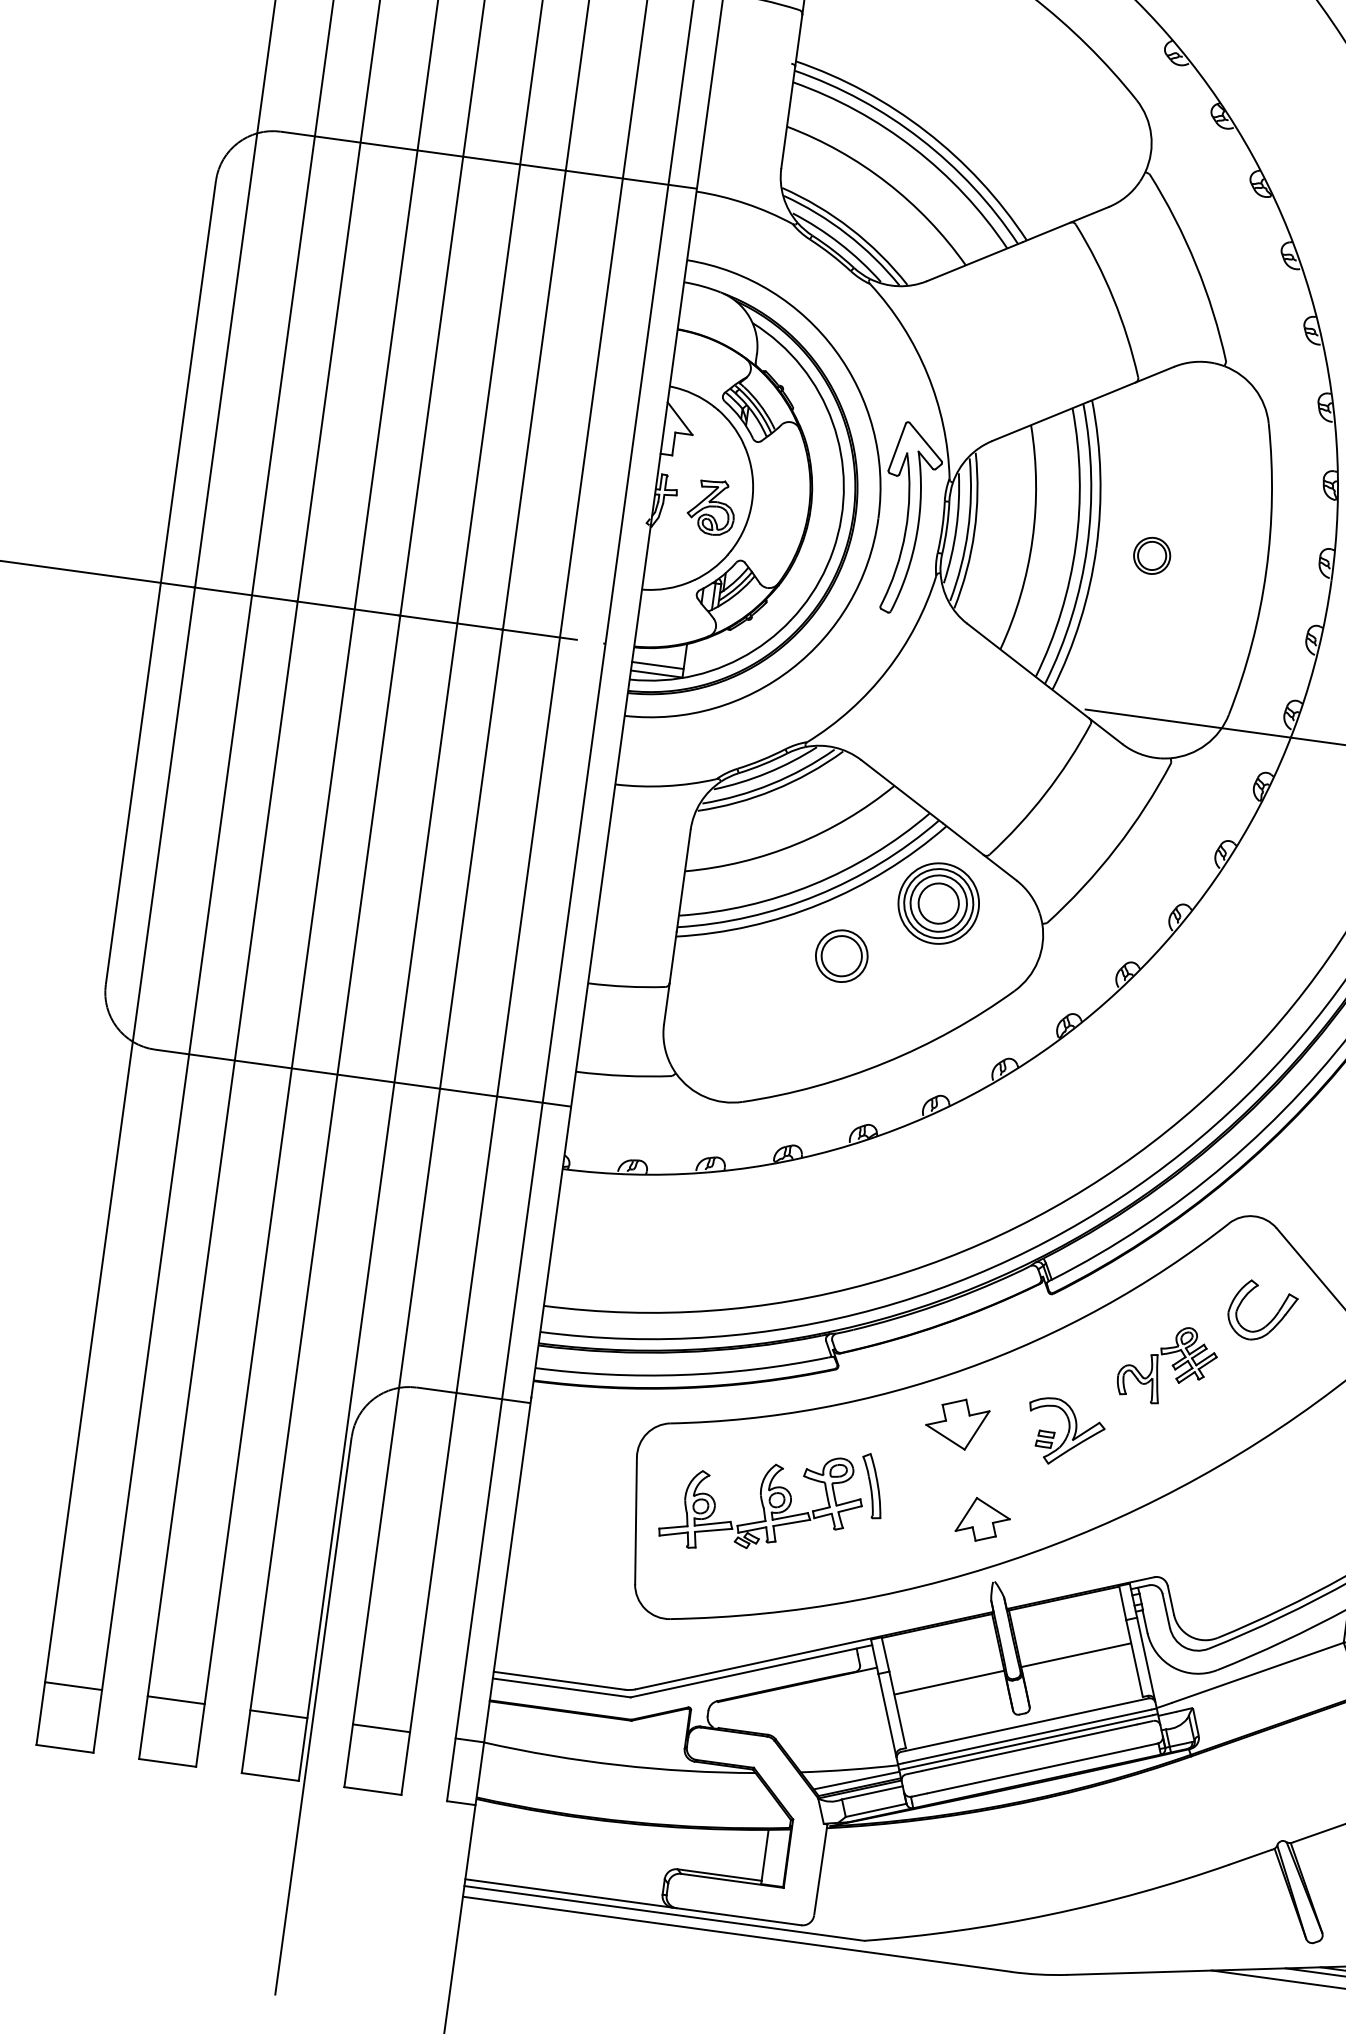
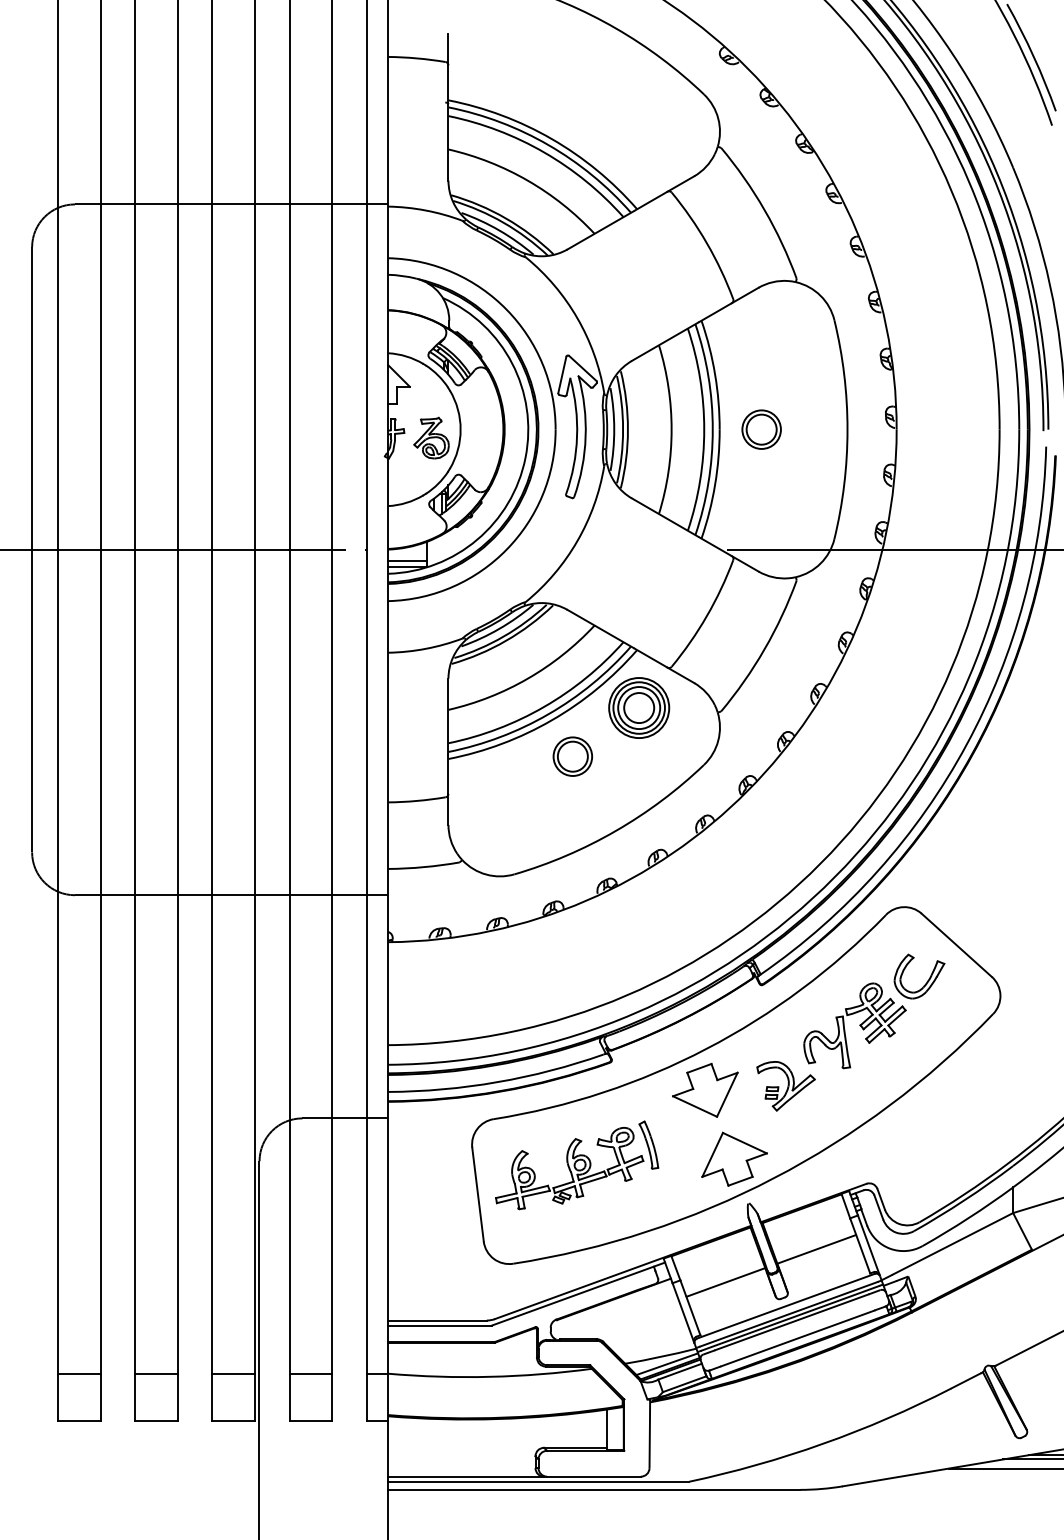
part: (1151, 555) -> (761, 429), size x1.43
part: (1167, 1364) -> (854, 1025), size x1.43
part: (957, 1422) -> (705, 1089), size x1.43
part: (983, 1519) -> (734, 1158), size x1.67

